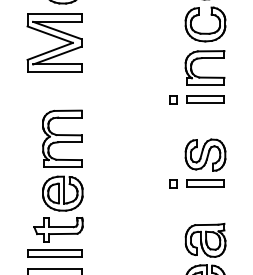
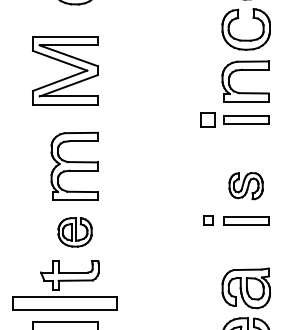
part: (56, 37) -> (67, 64), moved
part: (174, 99) -> (208, 119), size x1.6
part: (204, 154) -> (245, 185), size x0.7
part: (62, 193) -> (74, 232), size x0.7
part: (54, 253) -> (65, 303), size x1.6

